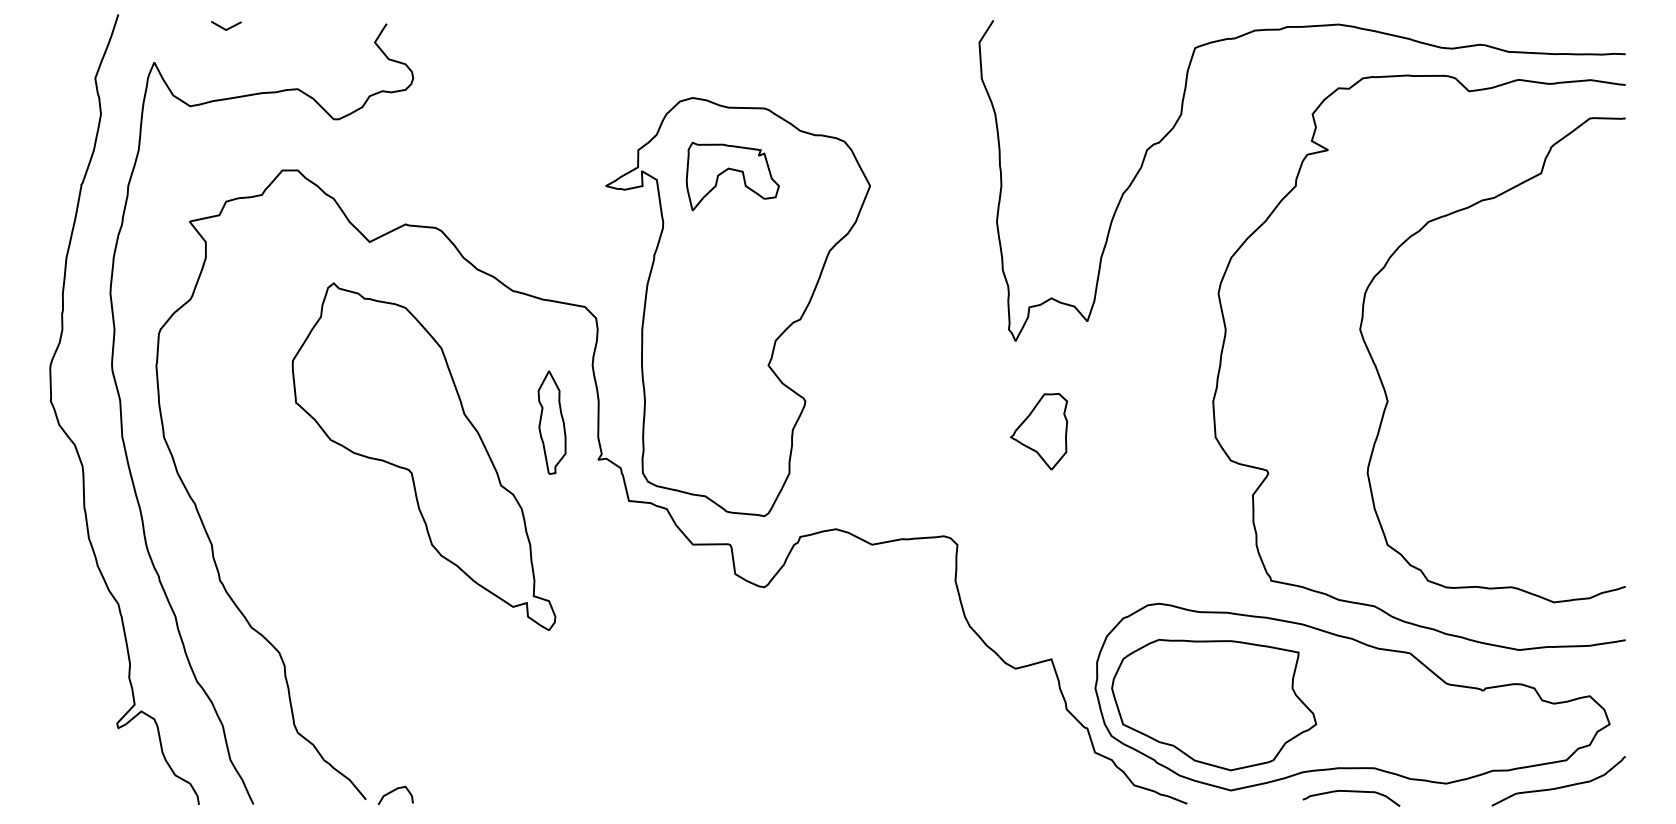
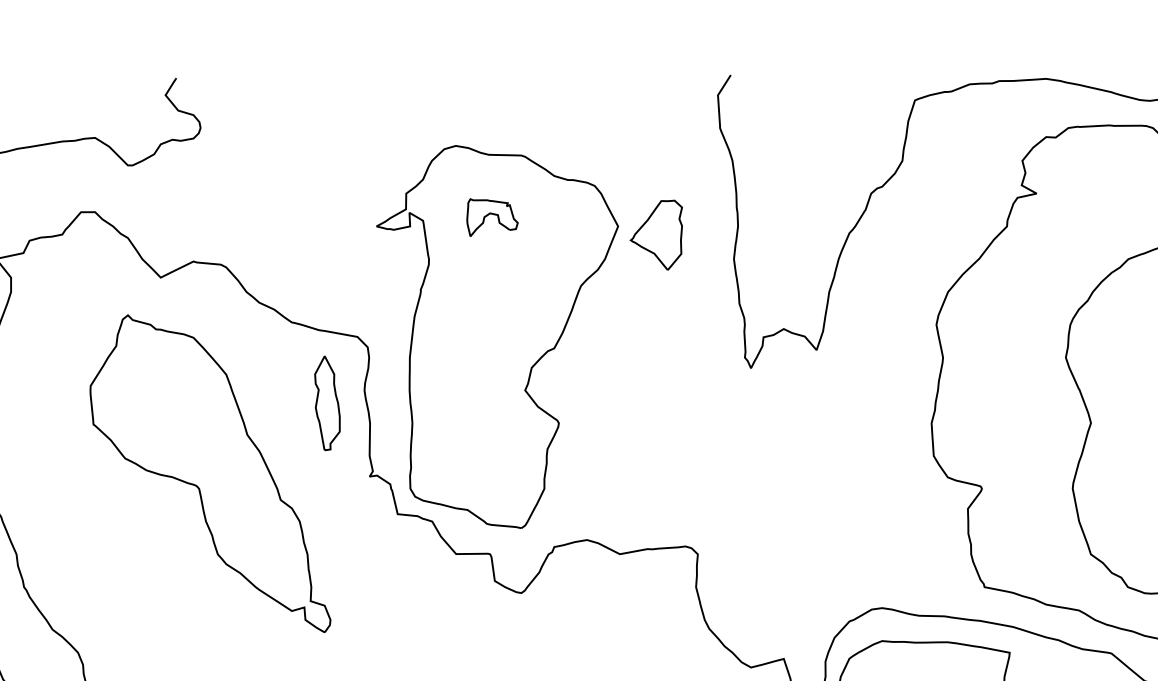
line: (228, 27) -> (31, 81), removed
part: (732, 176) -> (492, 217), size x0.6
part: (551, 422) -> (326, 403), moved
part: (1038, 431) -> (655, 235), moved

